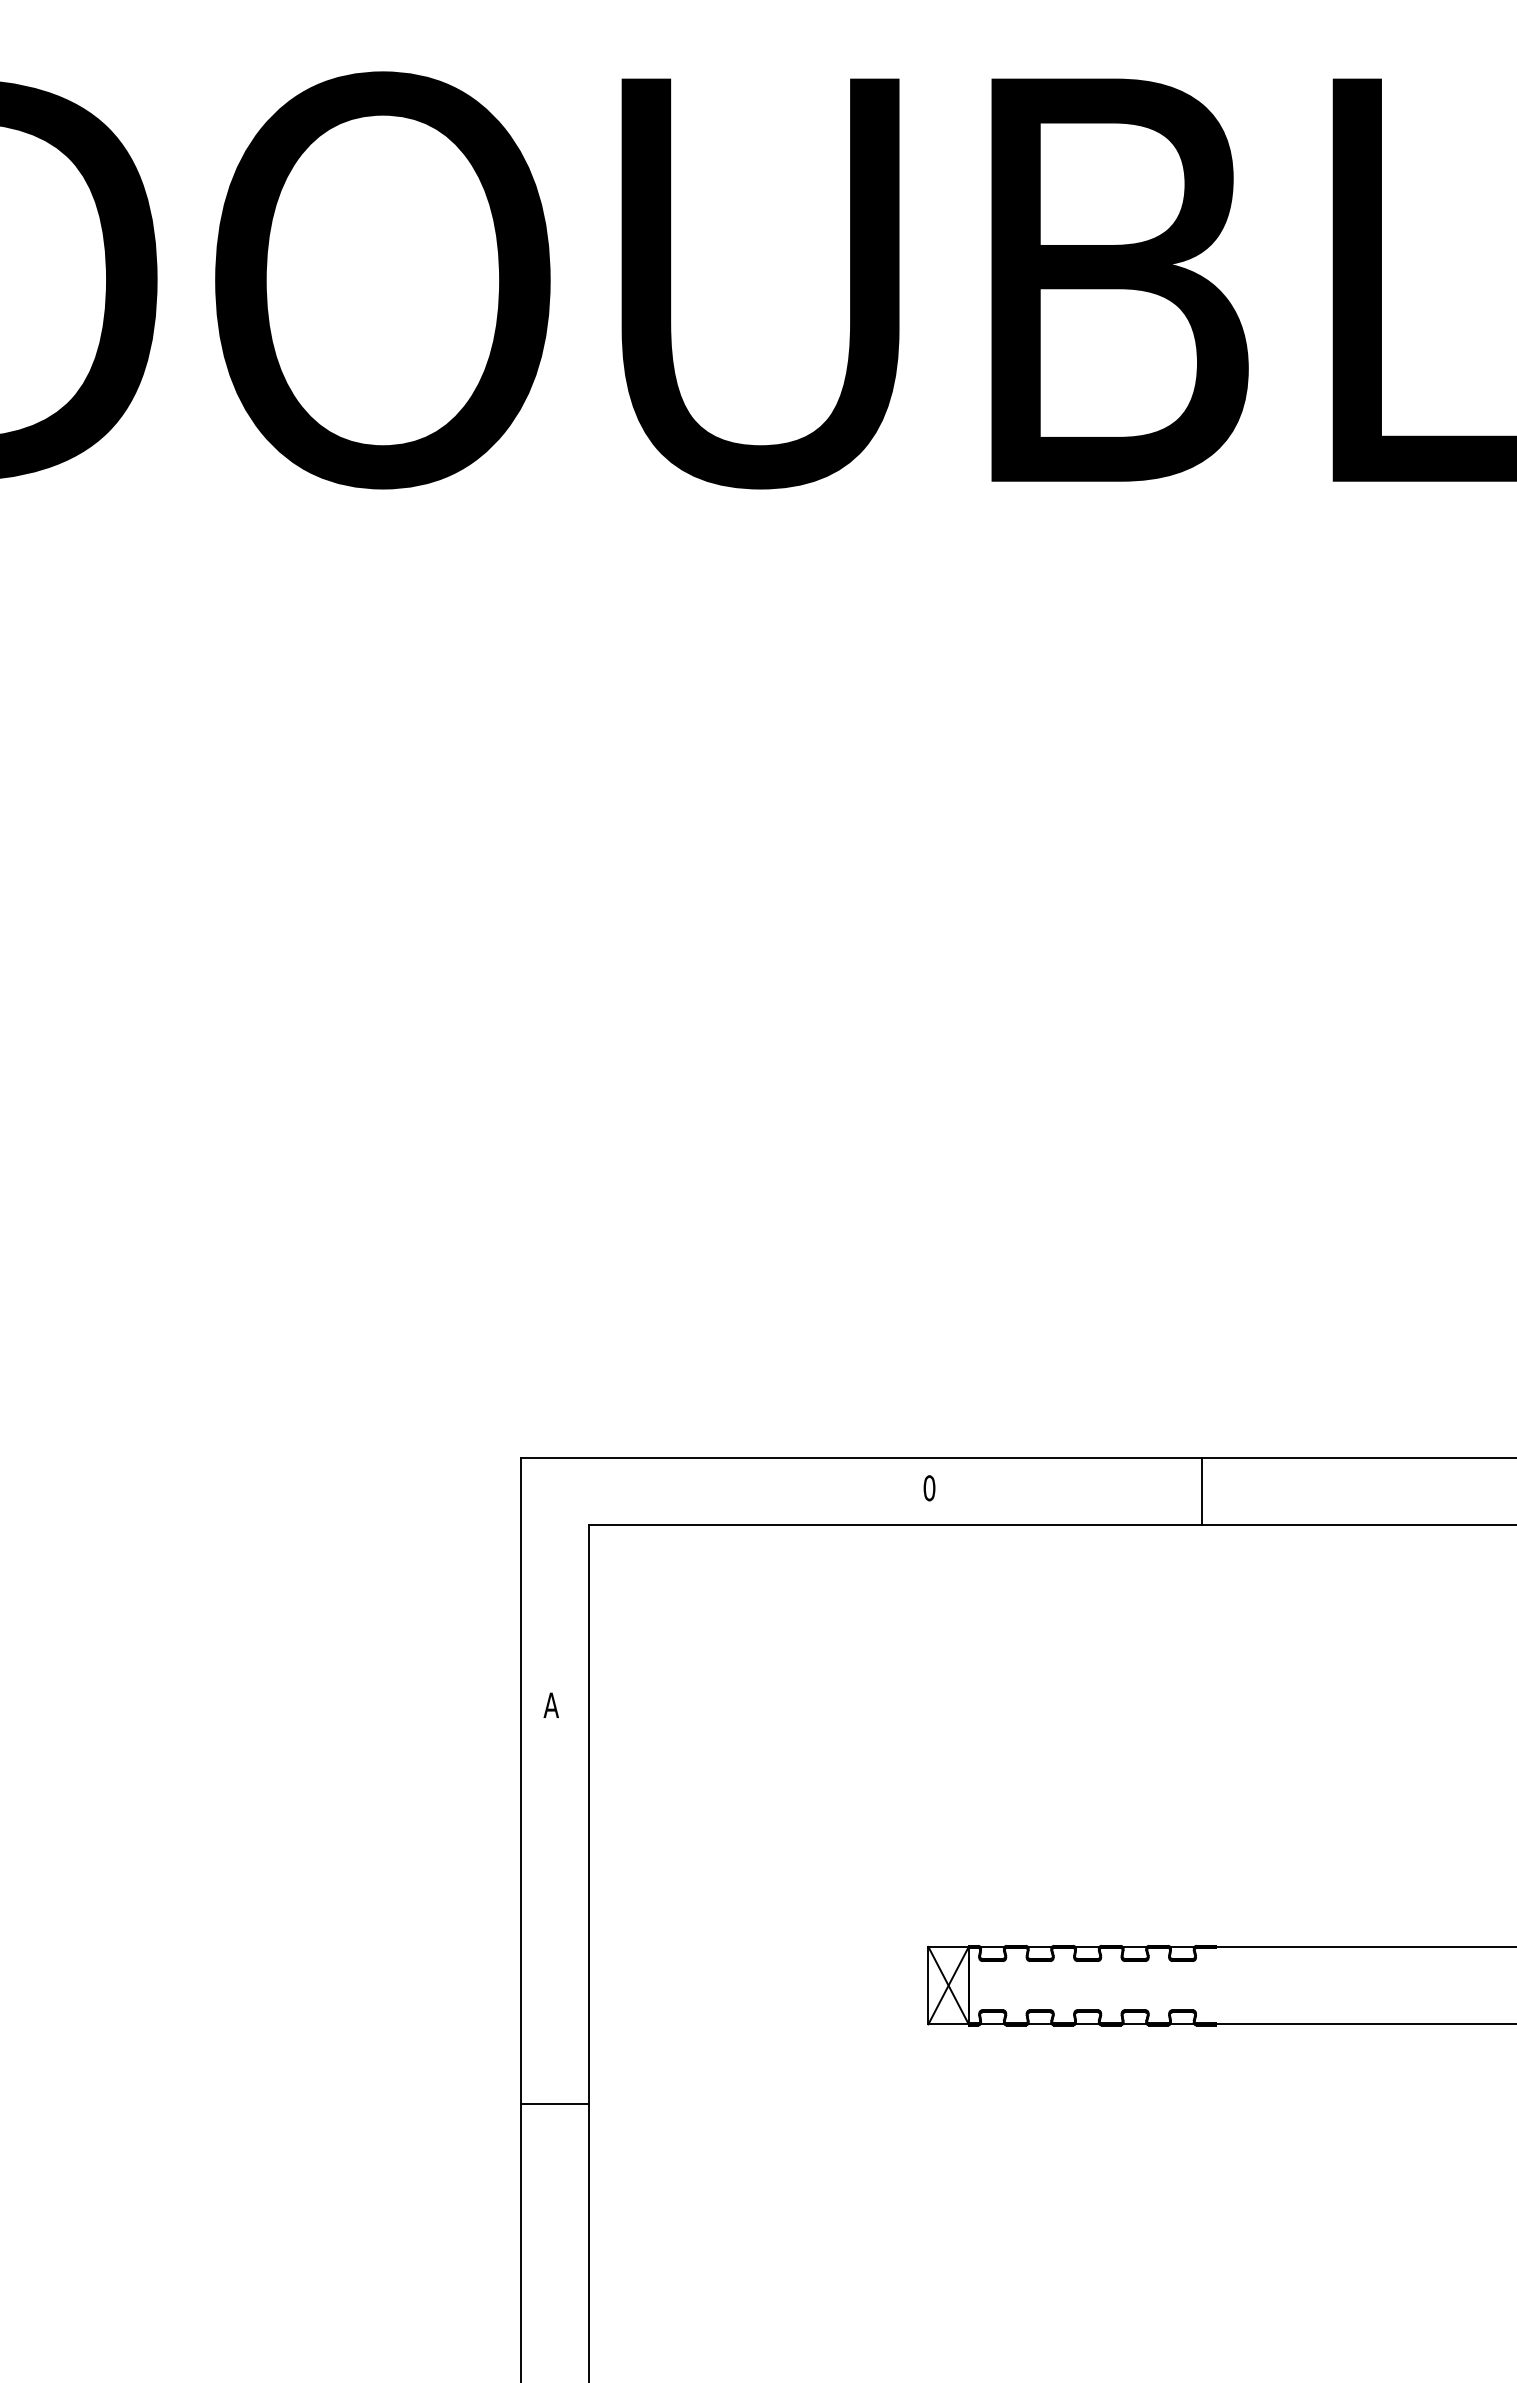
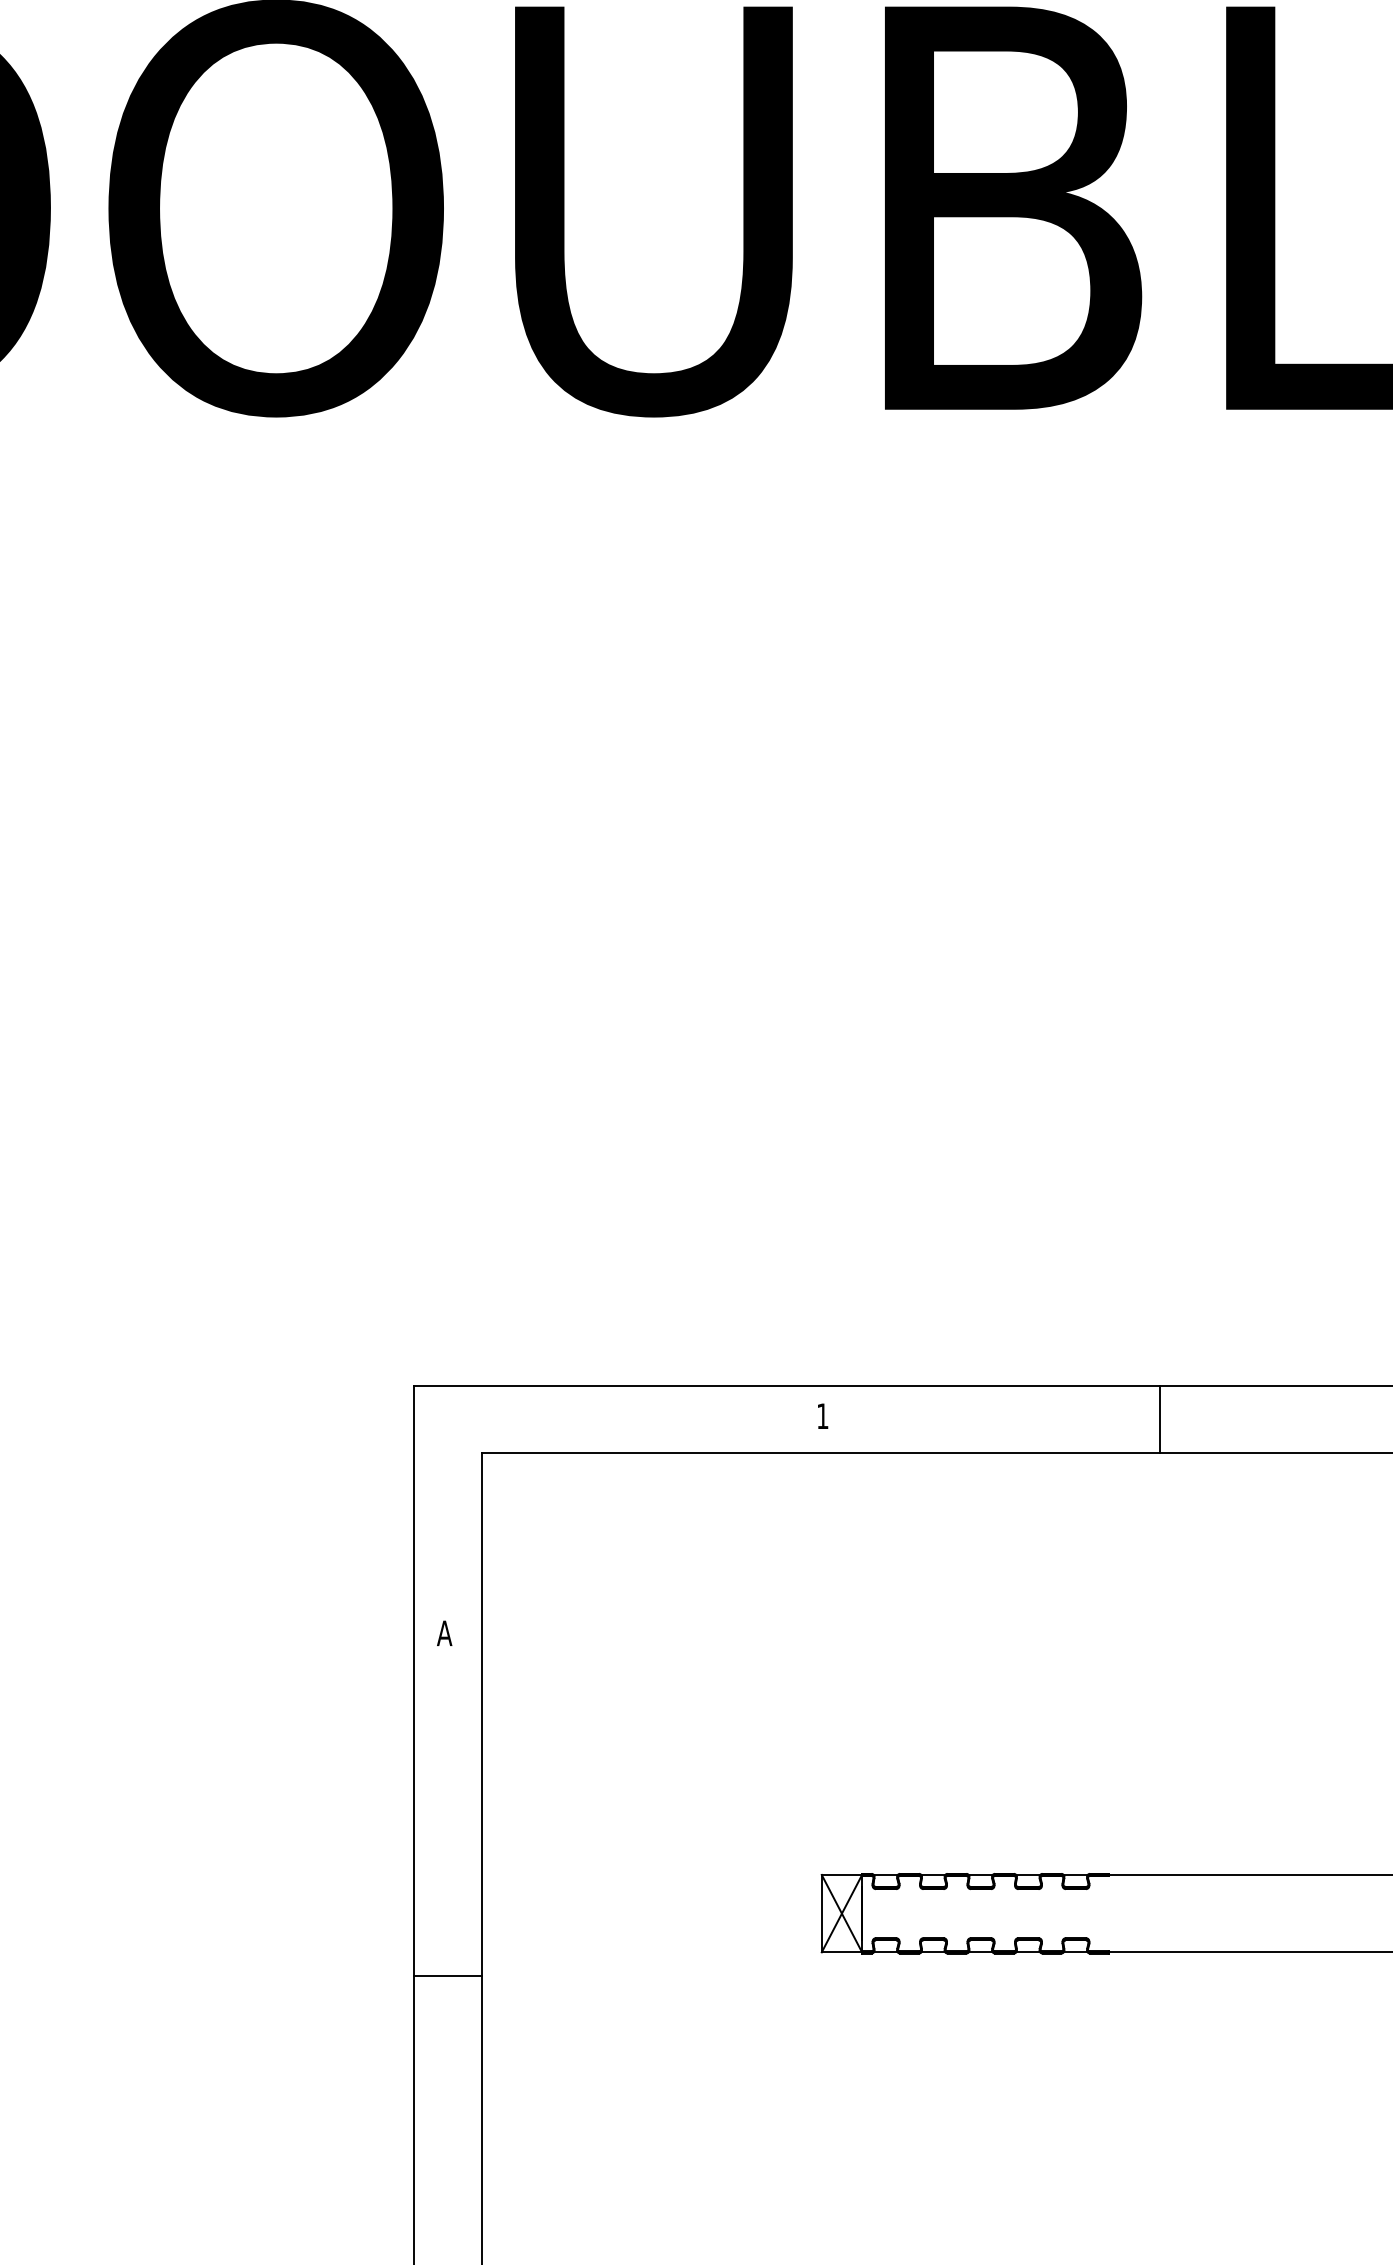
text: (929, 1488) -> (822, 1416), 0 -> 1
line: (1201, 1491) -> (1159, 1419), moved
line: (554, 2103) -> (447, 1975), moved

